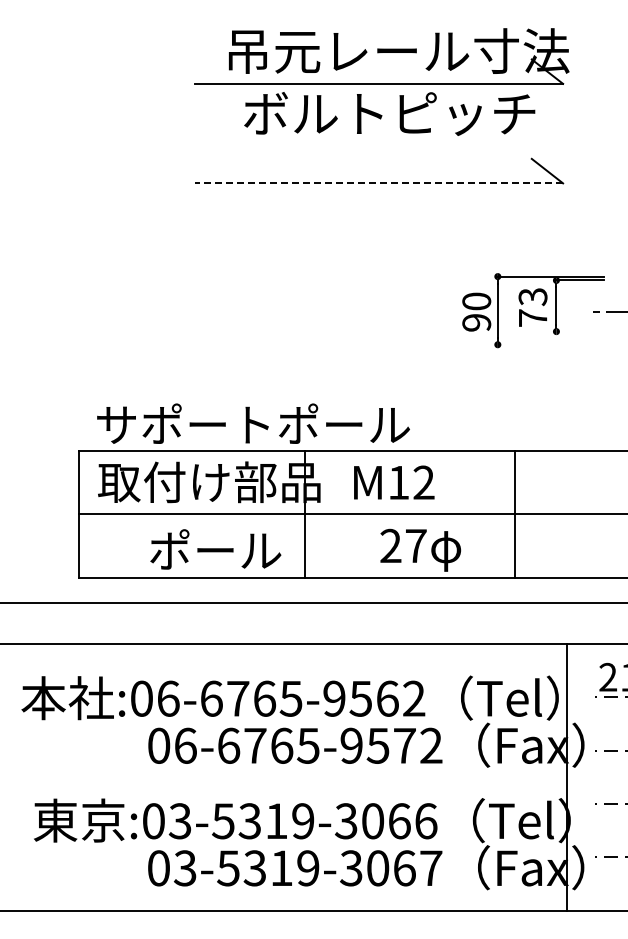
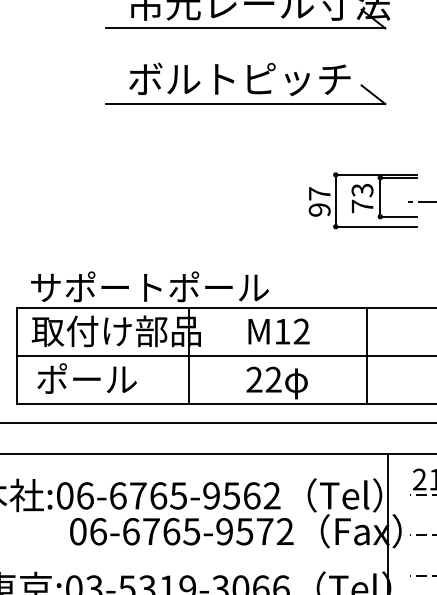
text: (389, 113) -> (239, 79), moved
line: (379, 183) -> (245, 104), dashed -> solid
text: (476, 301) -> (319, 193), 90 -> 97
line: (580, 331) -> (398, 216), added
line: (550, 344) -> (375, 226), added
text: (394, 482) -> (279, 331), moved
line: (514, 514) -> (366, 355), moved
text: (415, 545) -> (273, 379), 27 -> 22
text: (215, 549) -> (86, 378), moved

